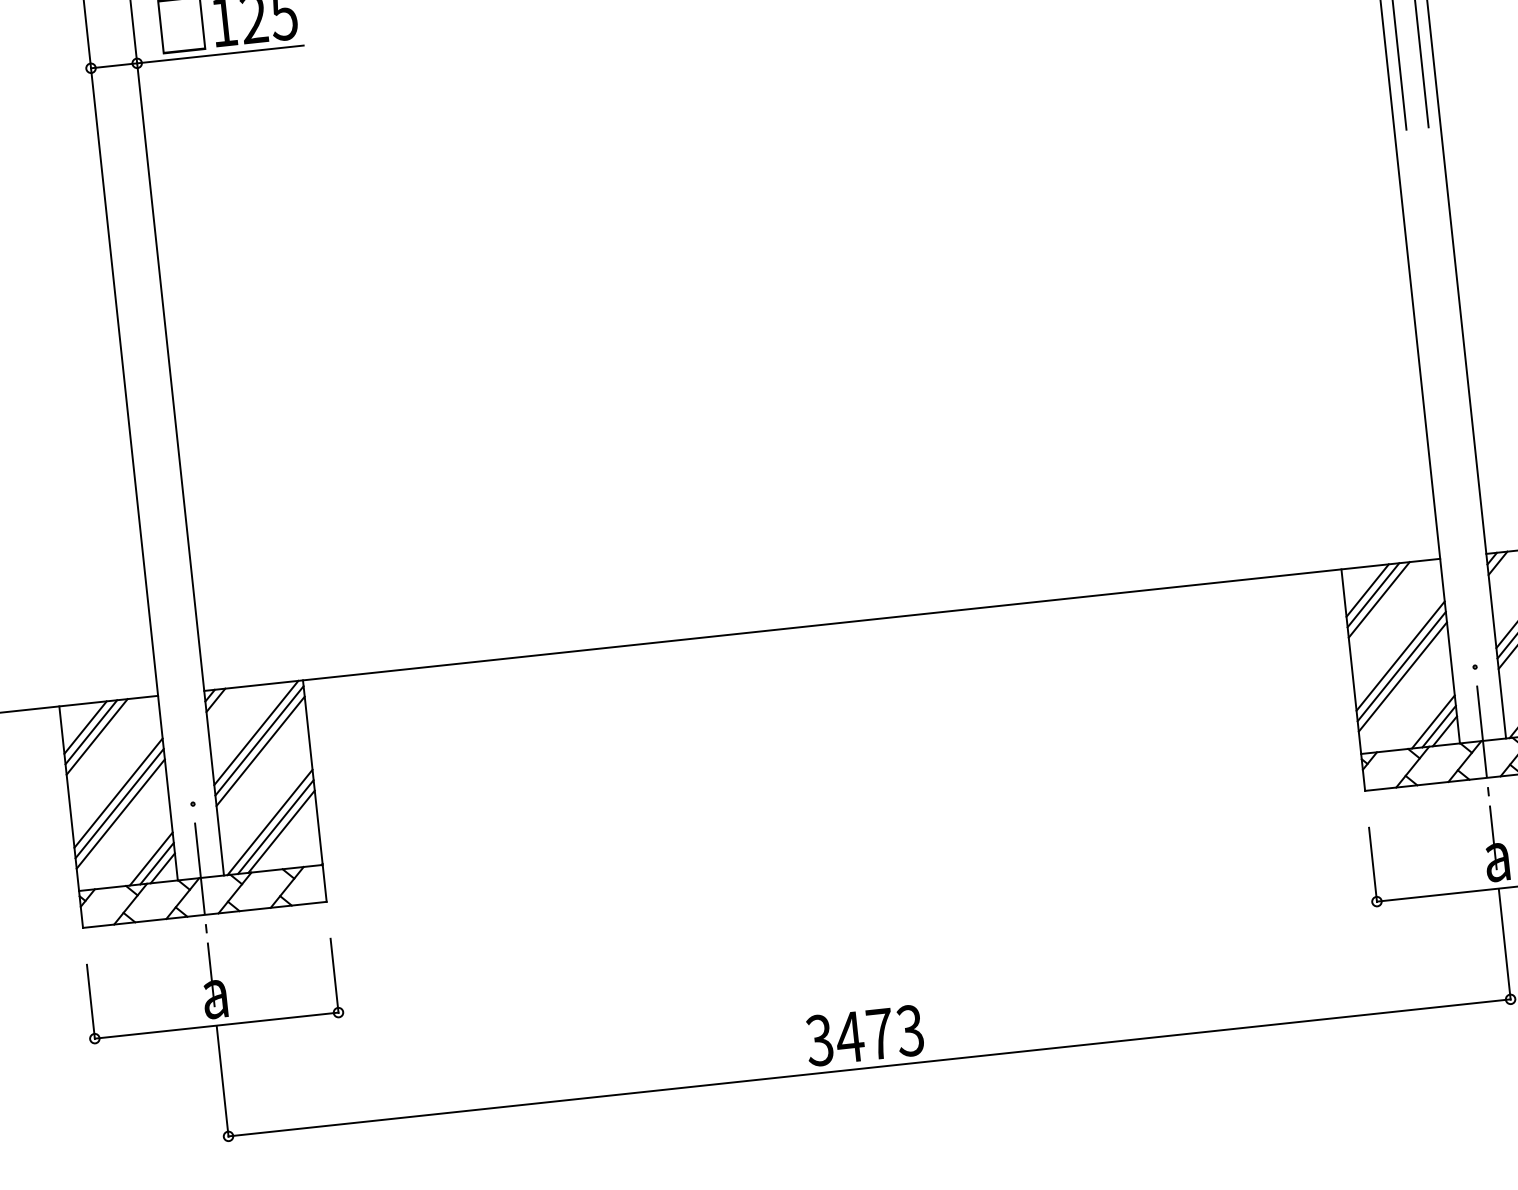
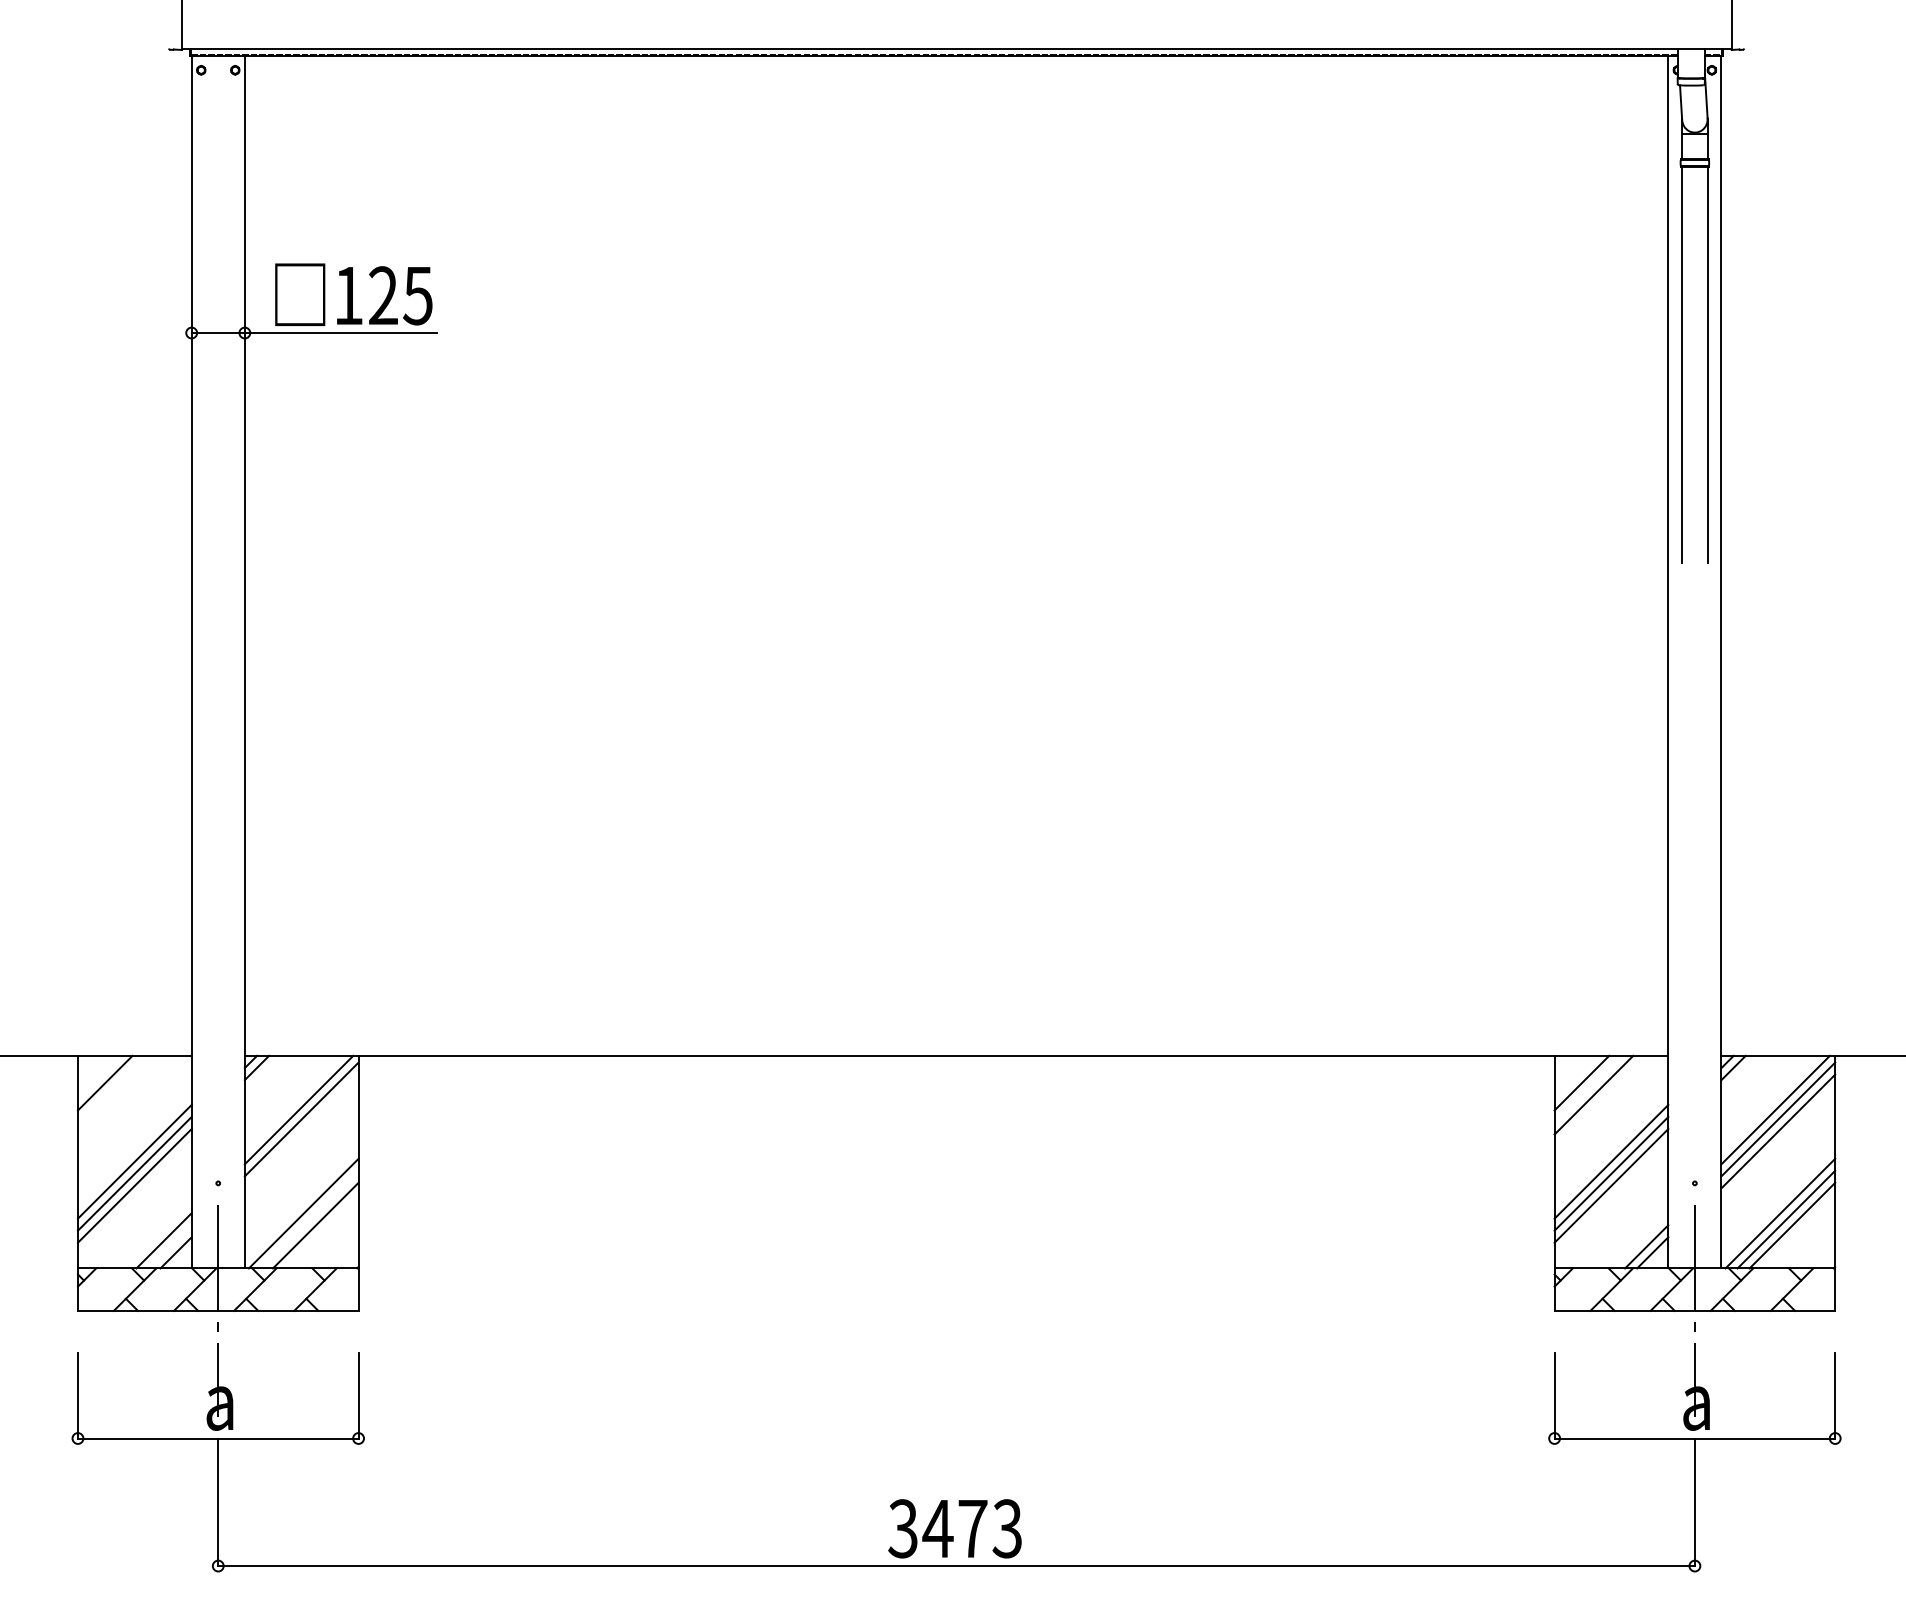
line: (1373, 594) -> (1587, 1088), removed
line: (1433, 721) -> (1640, 1240), removed
line: (90, 731) -> (110, 1088), removed
line: (96, 736) -> (116, 1094), removed
line: (260, 751) -> (301, 1131), removed
line: (275, 827) -> (309, 1219), removed
line: (156, 863) -> (169, 1246), removed

